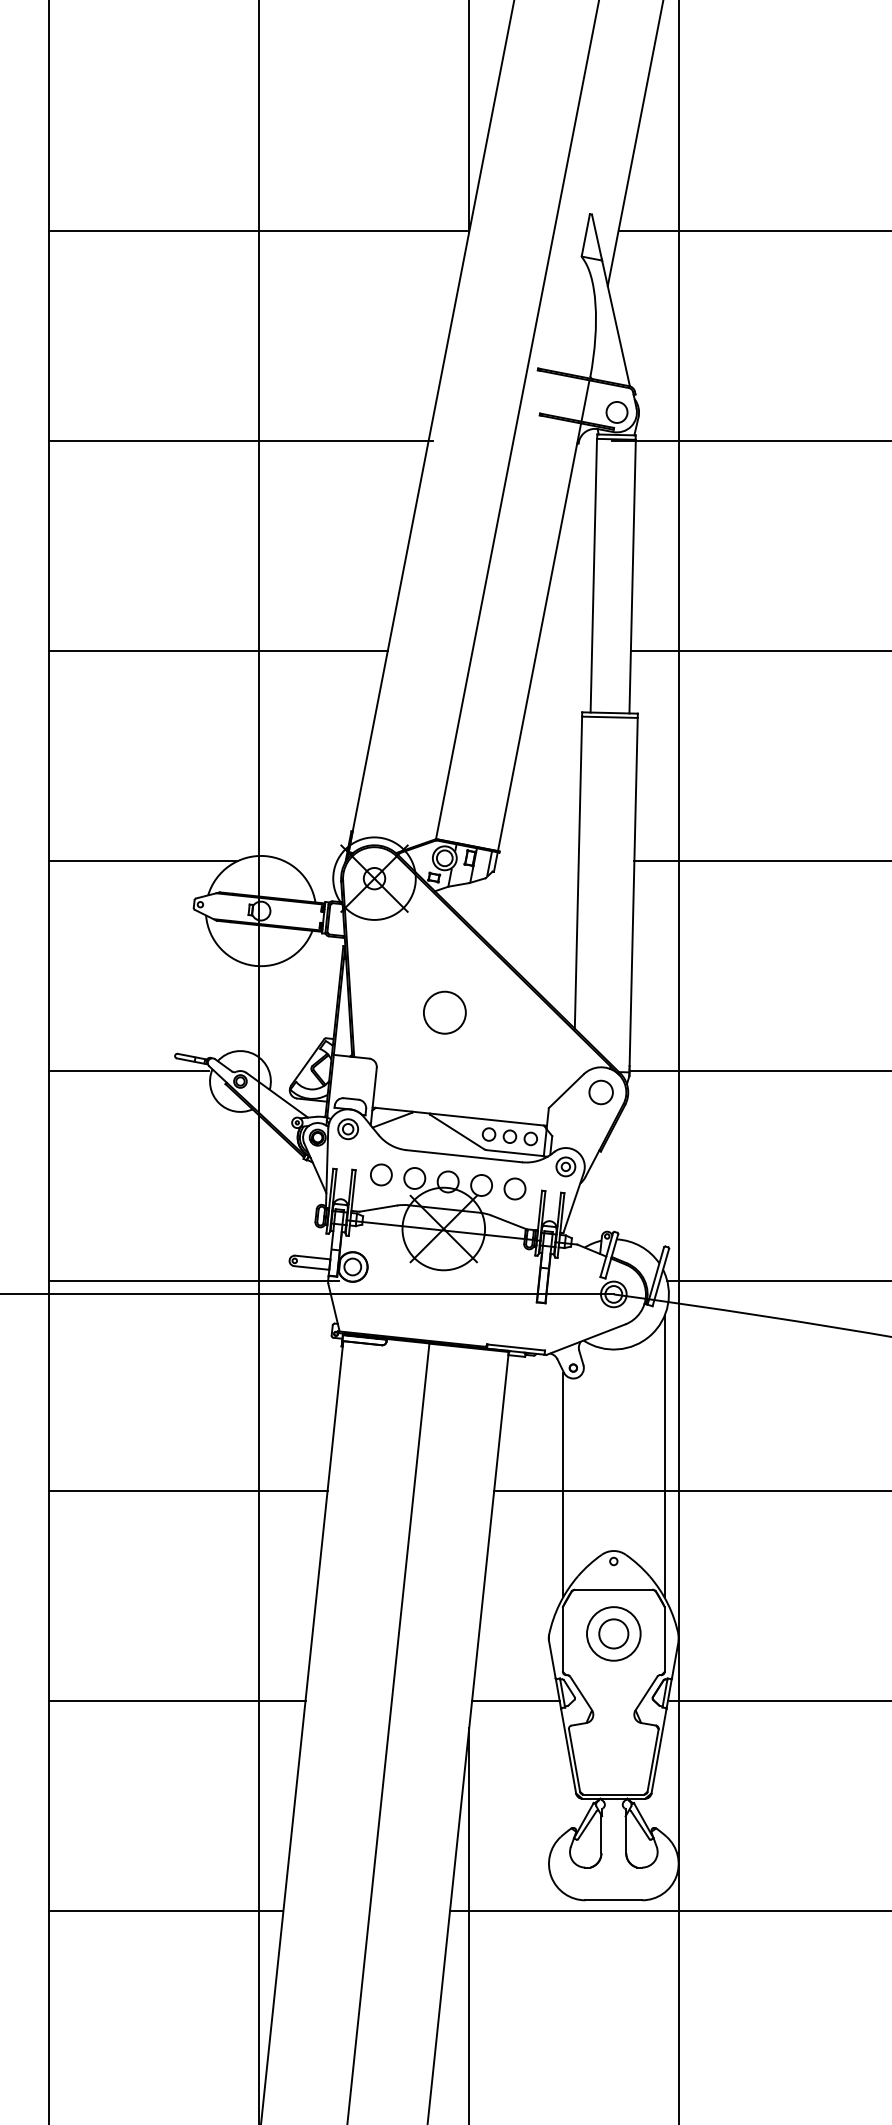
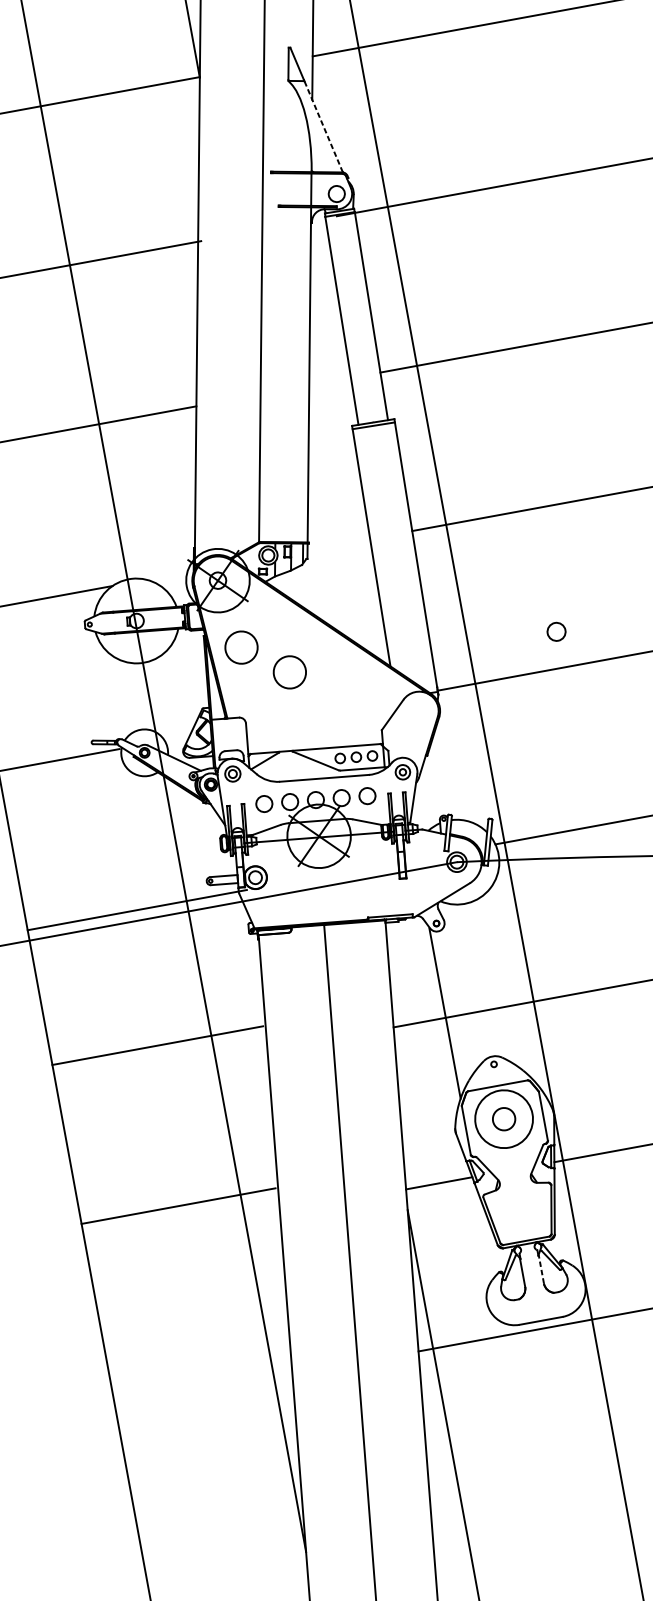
line: (616, 323) -> (324, 126), solid -> dashed
circle: (388, 969) -> (241, 647), added
circle: (600, 1092) -> (556, 631), moved
line: (664, 1456) -> (517, 977), removed
line: (188, 1490) -> (157, 1045), moved
circle: (613, 1633) -> (503, 1118), size x1.4
line: (177, 1700) -> (178, 1206), moved
line: (626, 1833) -> (541, 1268), solid -> dashed
line: (166, 1910) -> (203, 1390), removed

